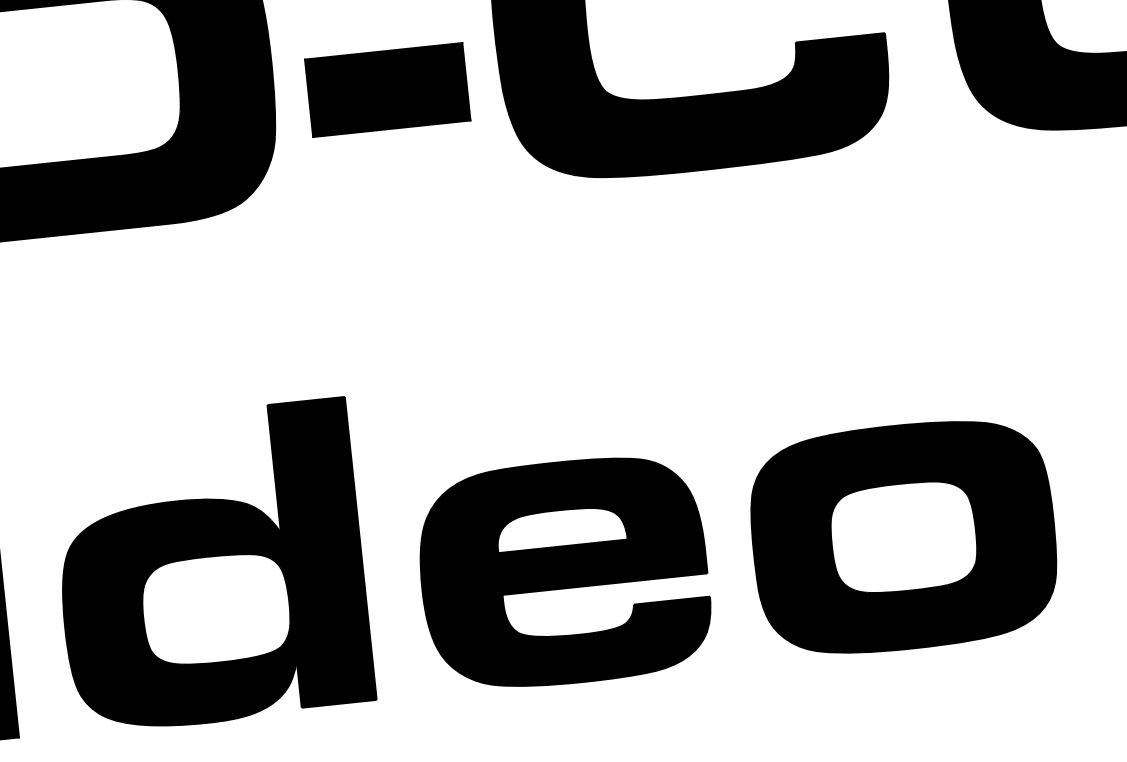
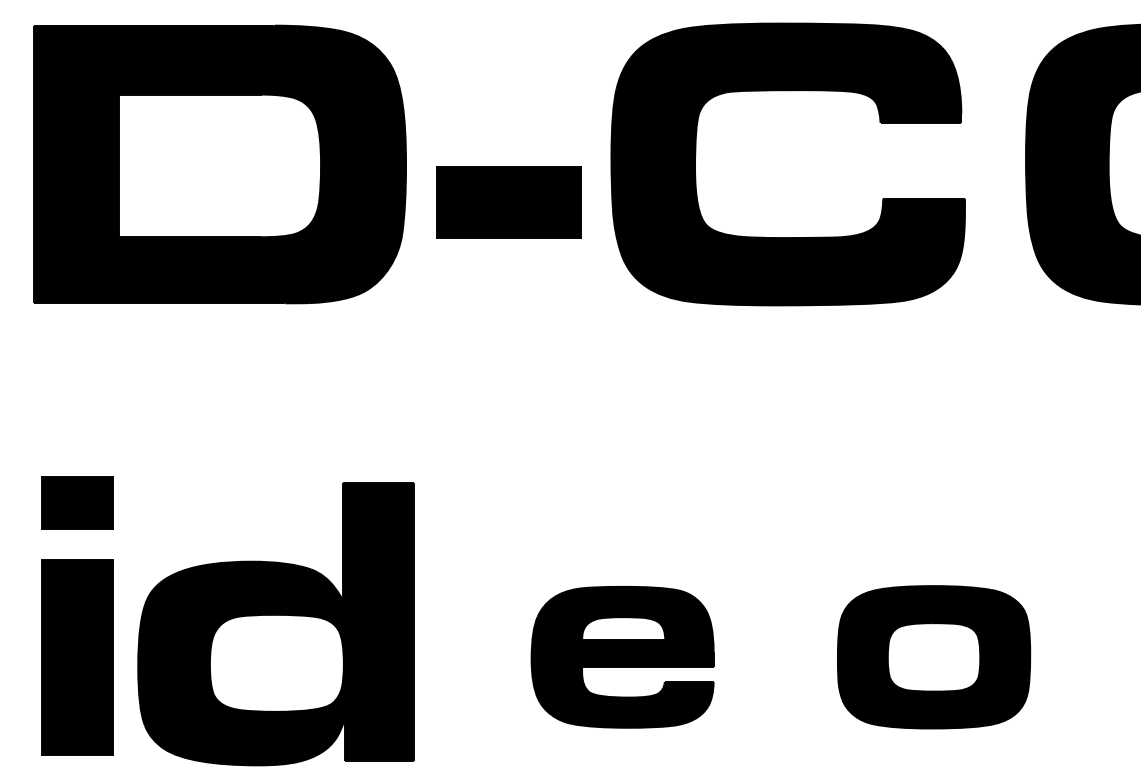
part: (903, 536) -> (933, 656), size x0.7
part: (210, 567) -> (275, 624), moved
part: (563, 571) -> (622, 656), size x0.7

